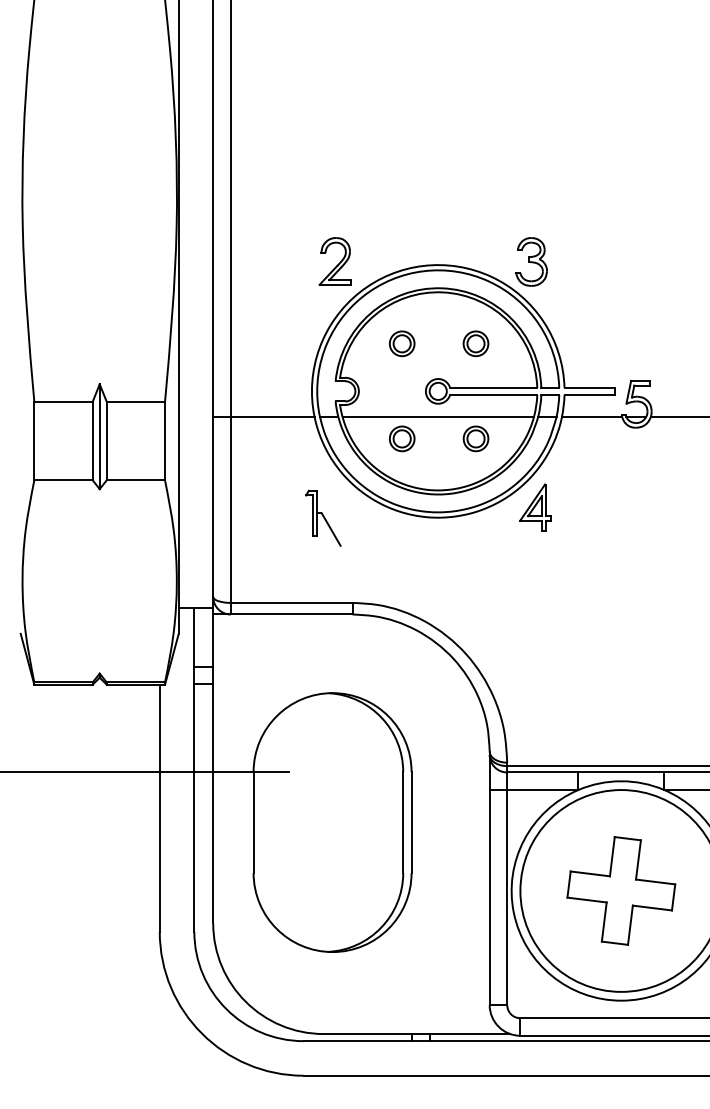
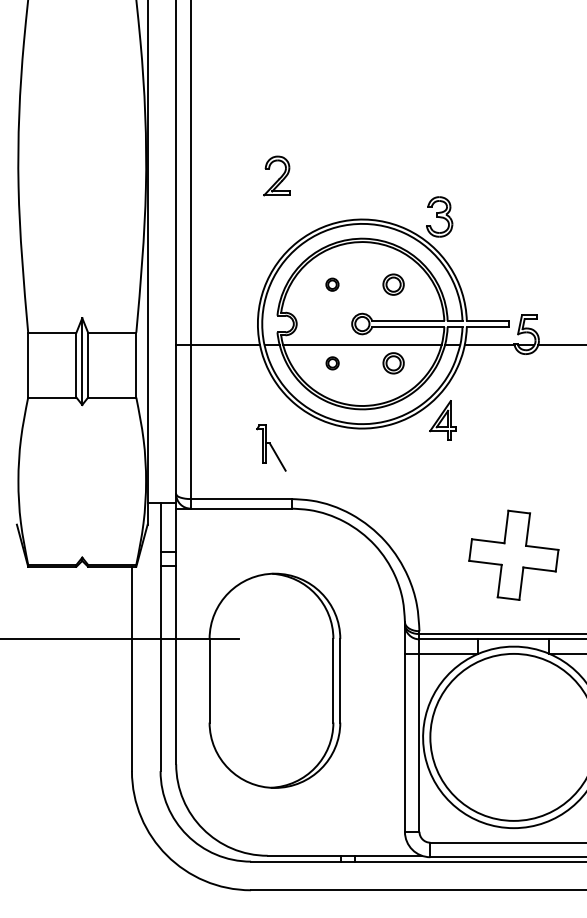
part: (334, 261) -> (276, 176), moved
part: (401, 343) -> (331, 284), size x0.6
part: (402, 438) -> (332, 363), size x0.6
part: (323, 517) -> (271, 447), moved
part: (621, 890) -> (514, 554), moved

